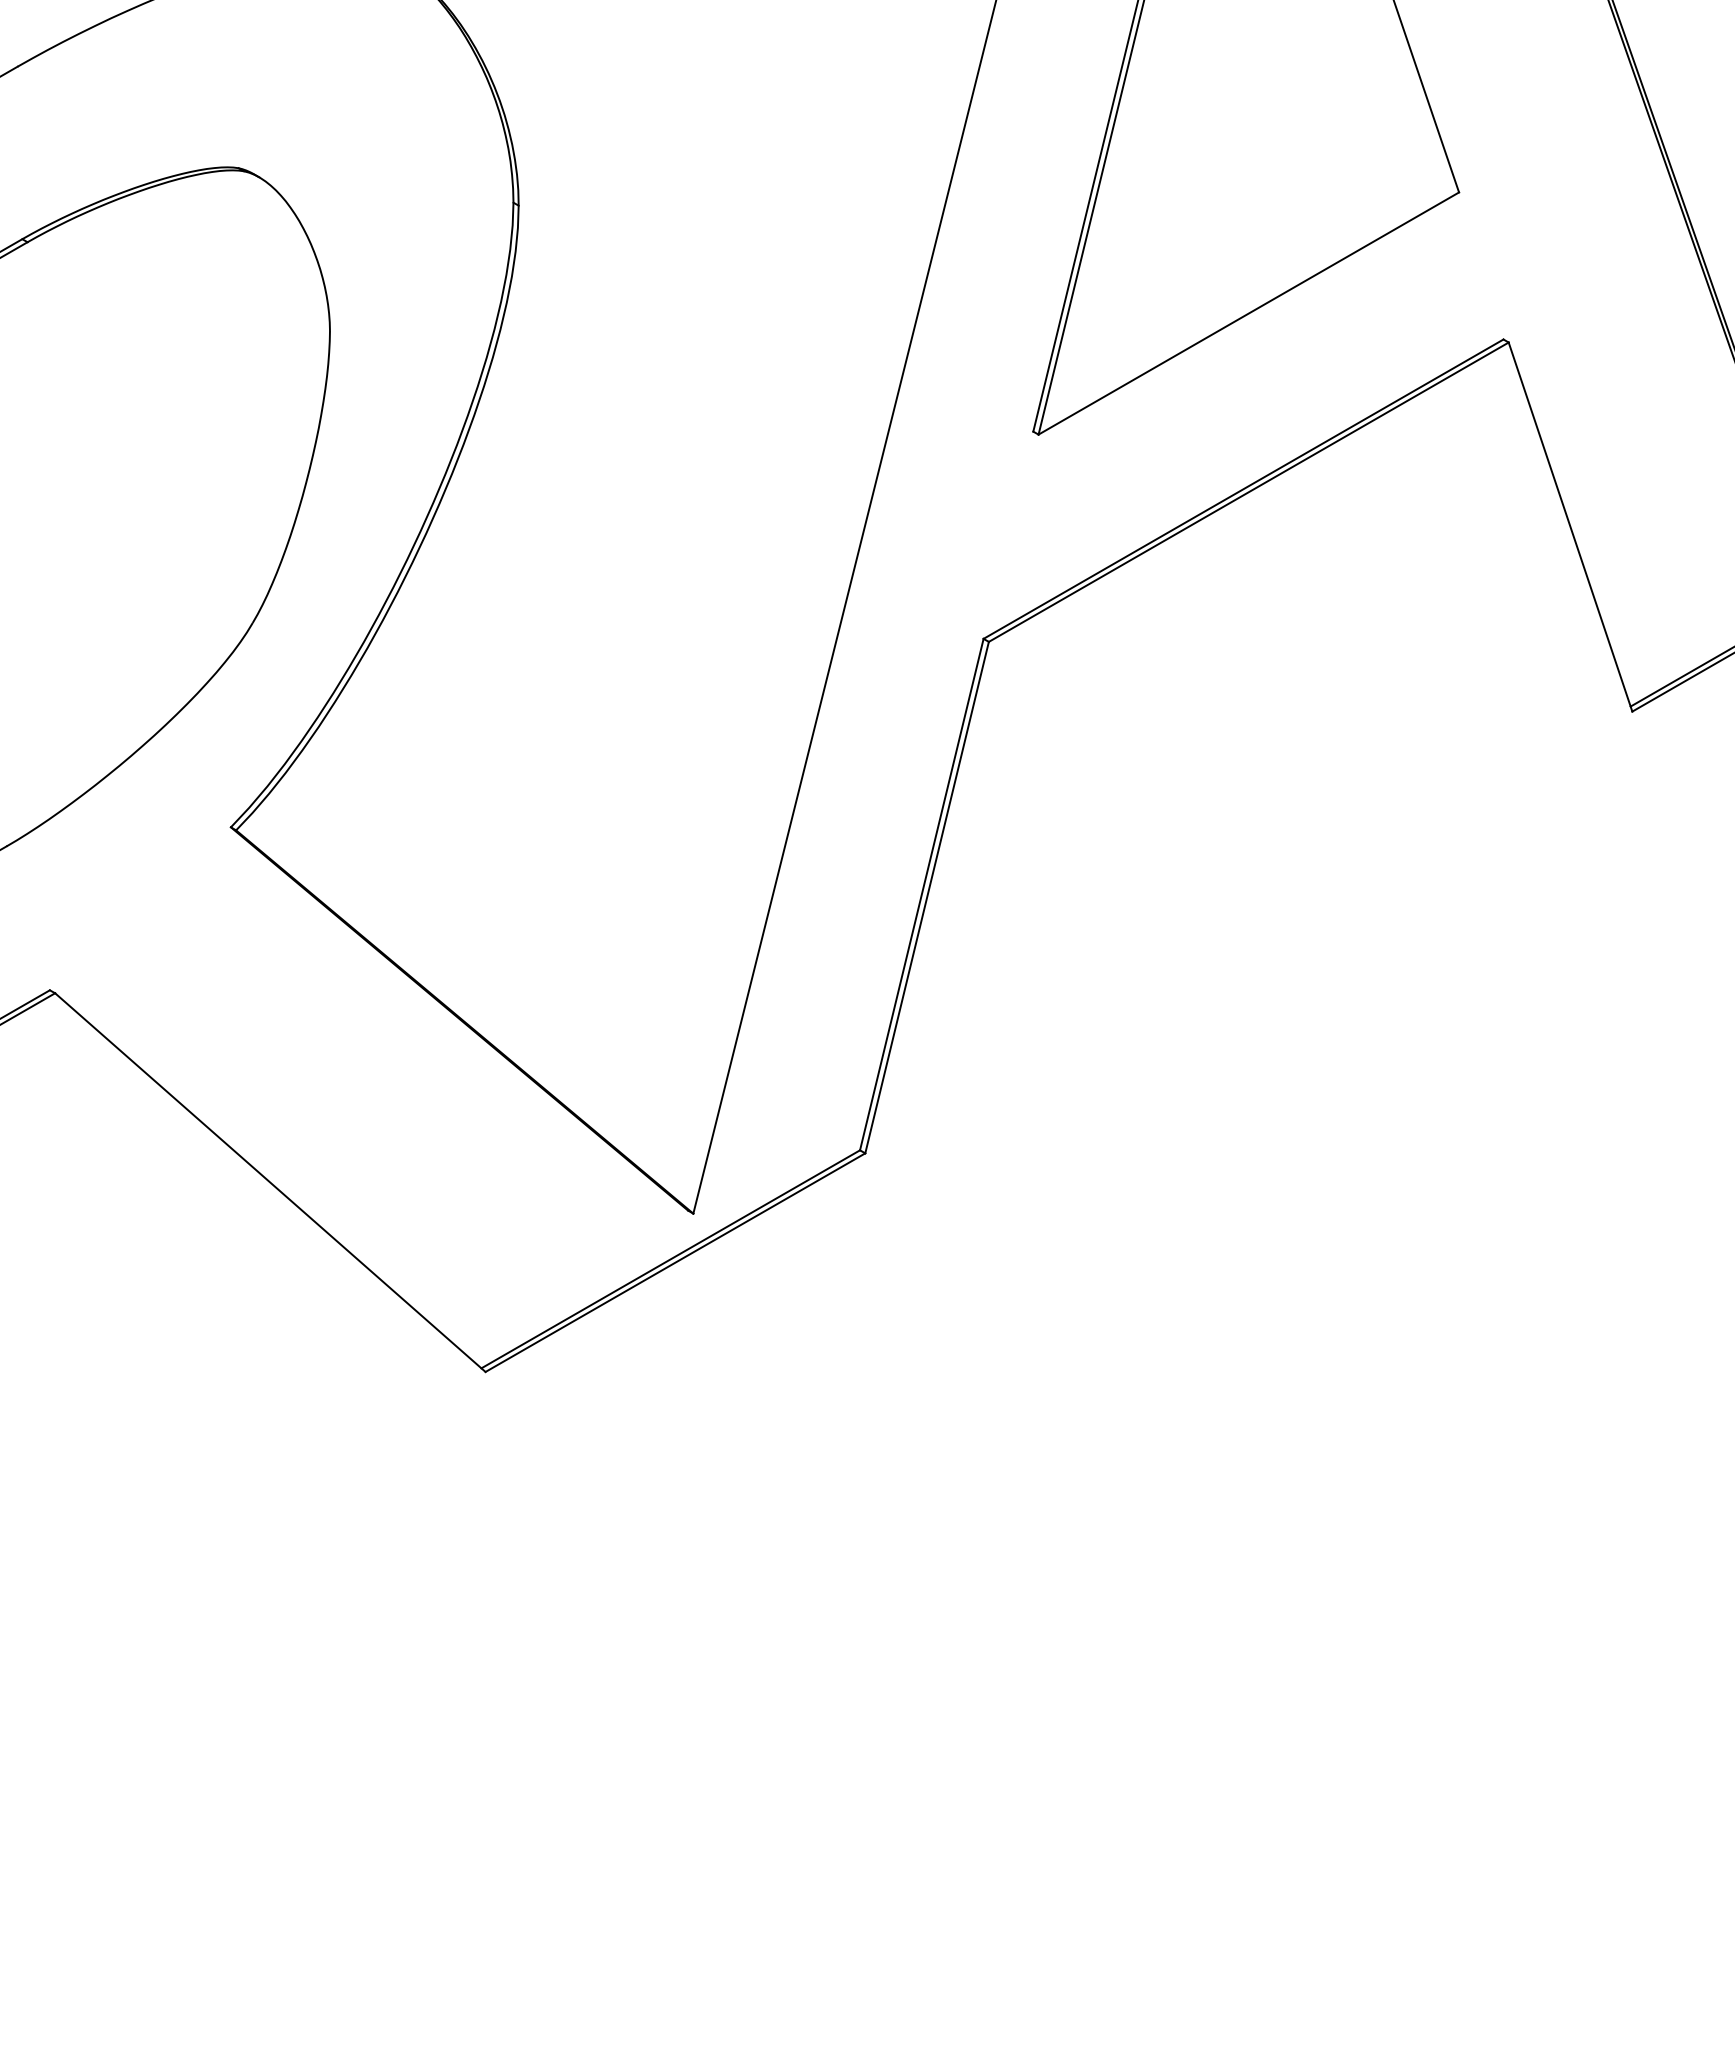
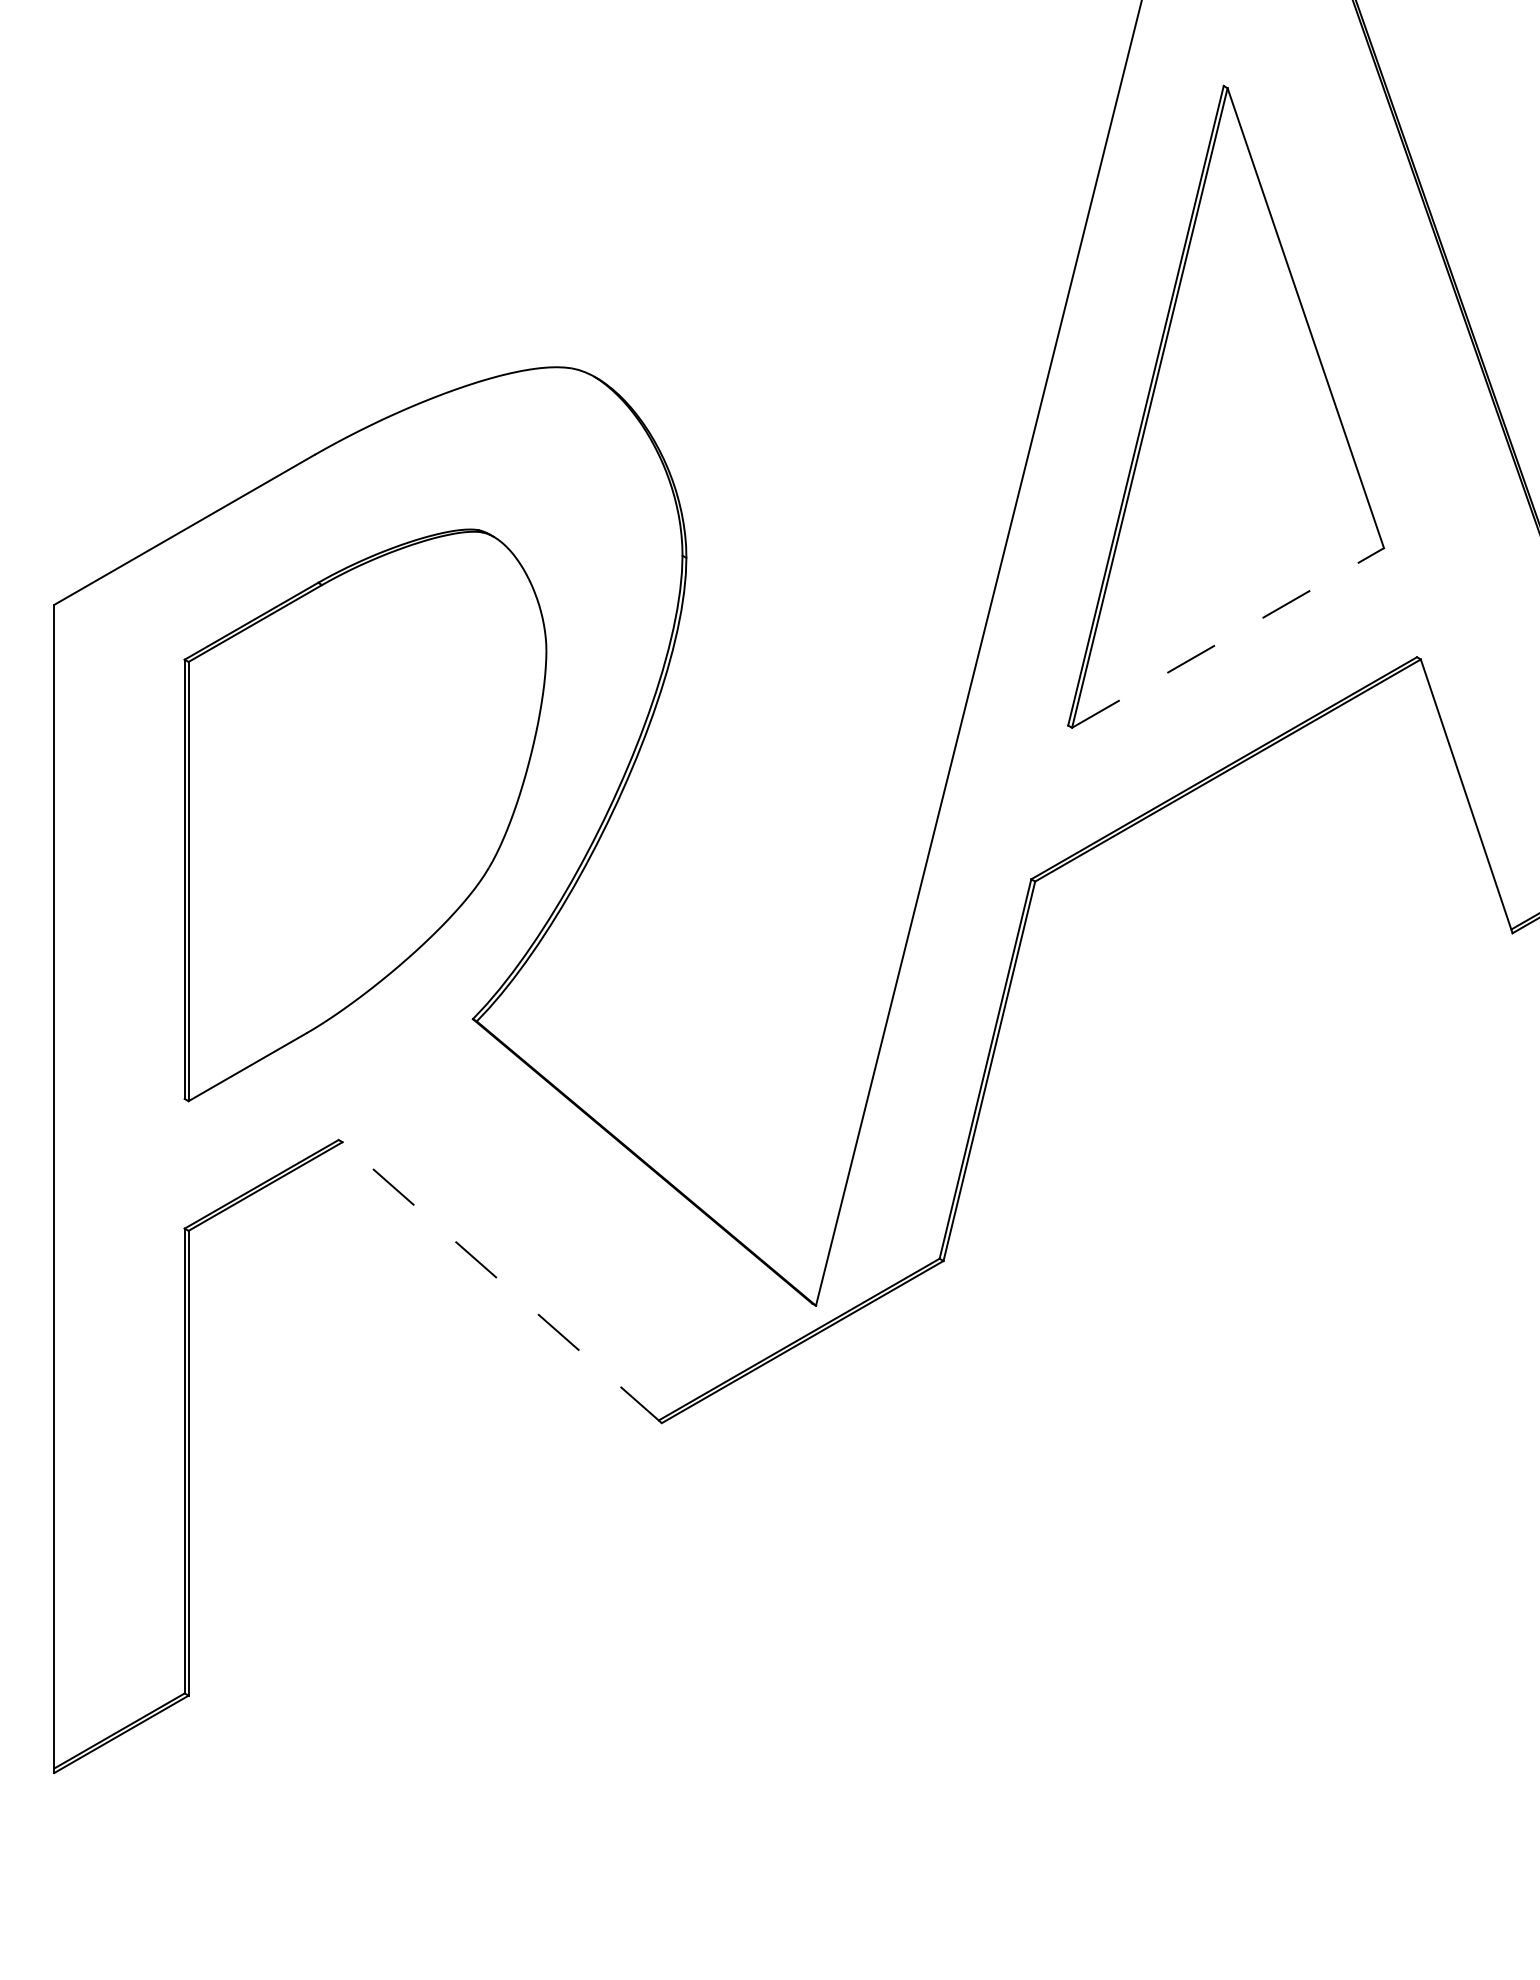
line: (1249, 312) -> (1228, 637), solid -> dashed
line: (270, 1182) -> (502, 1282), solid -> dashed

